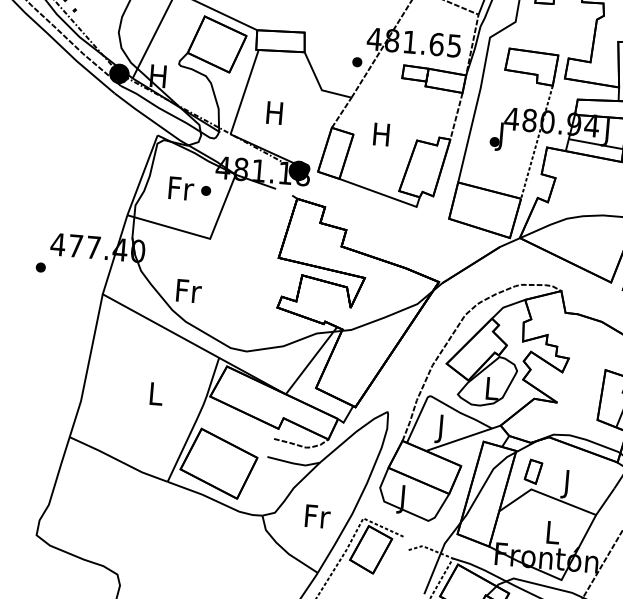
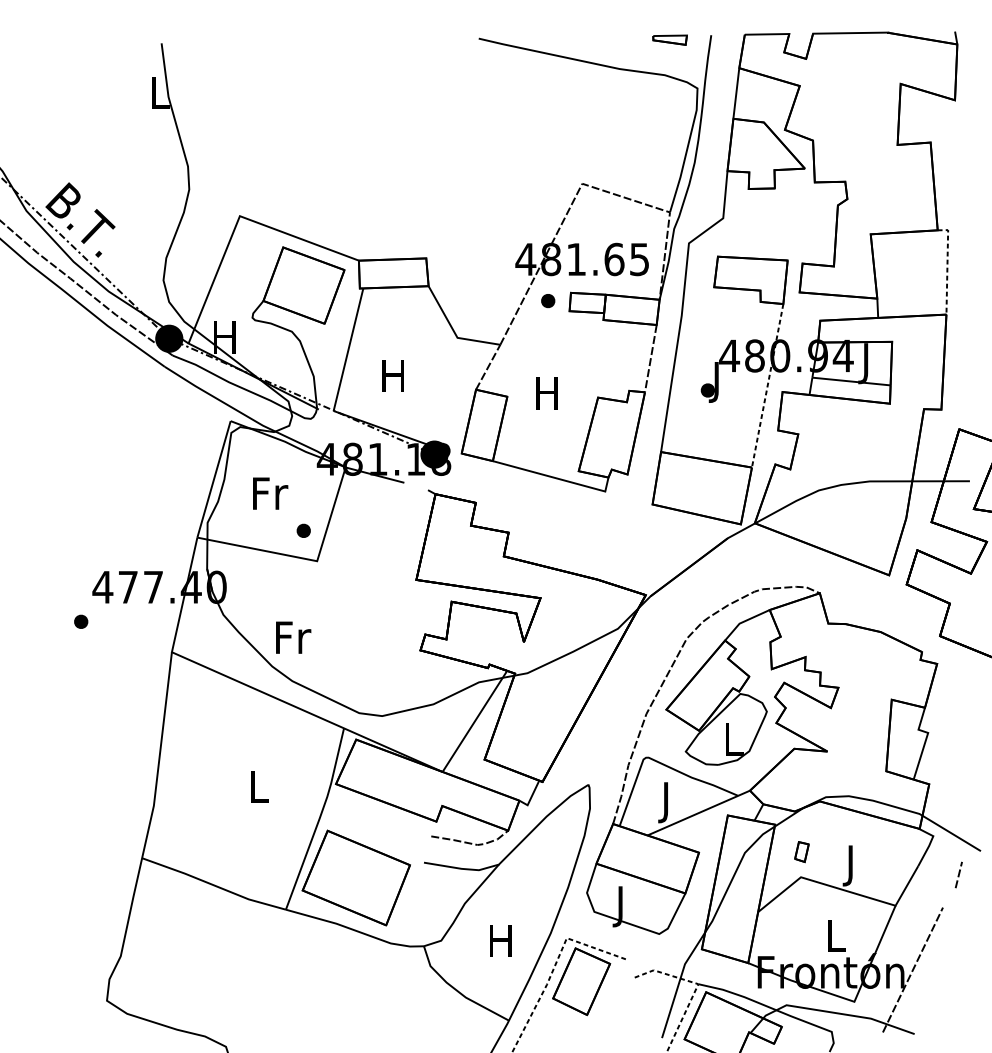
part: (357, 62) -> (548, 301), moved
part: (205, 190) -> (303, 530), moved
part: (533, 471) -> (801, 851), size x0.6
text: (317, 516) -> (502, 941), Fr -> H

